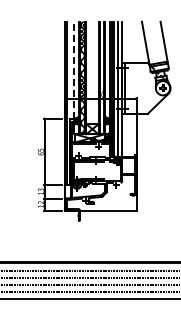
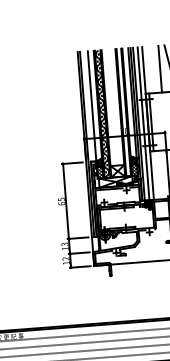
line: (136, 42) -> (160, 69), added
line: (74, 70) -> (92, 106), dashed -> solid

